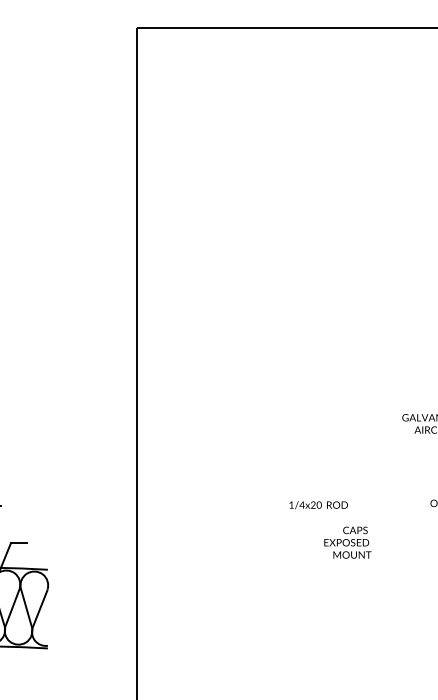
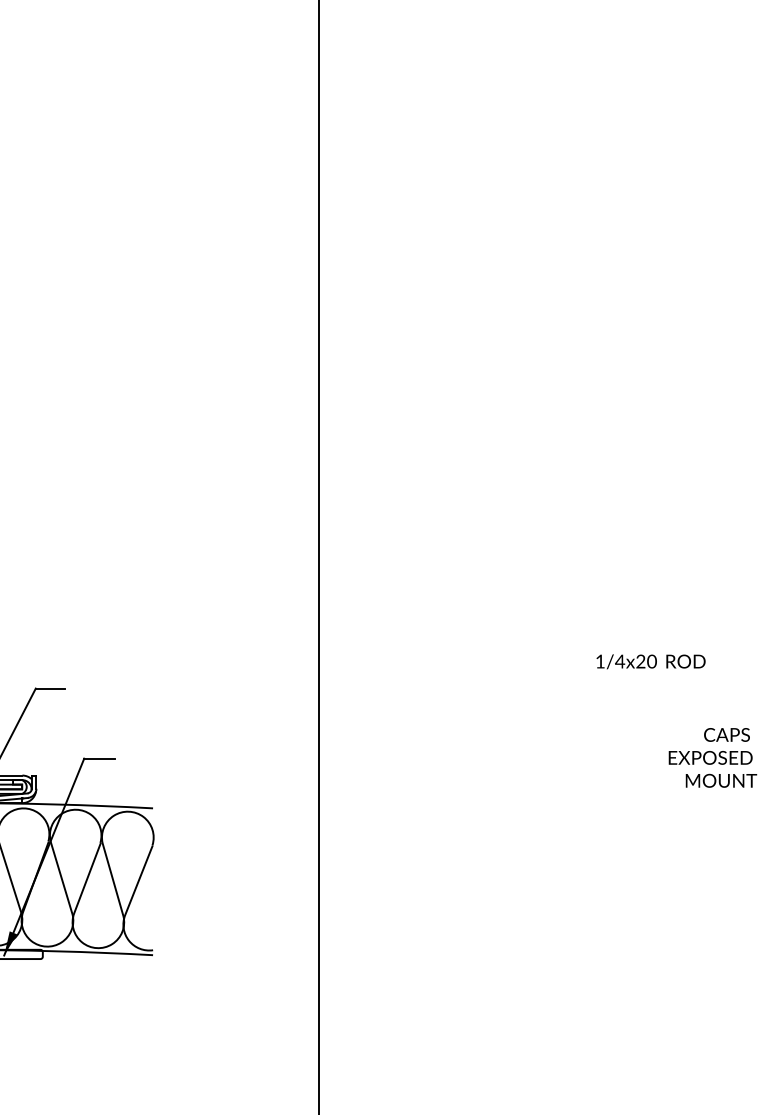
text: (318, 505) -> (650, 662), moved

